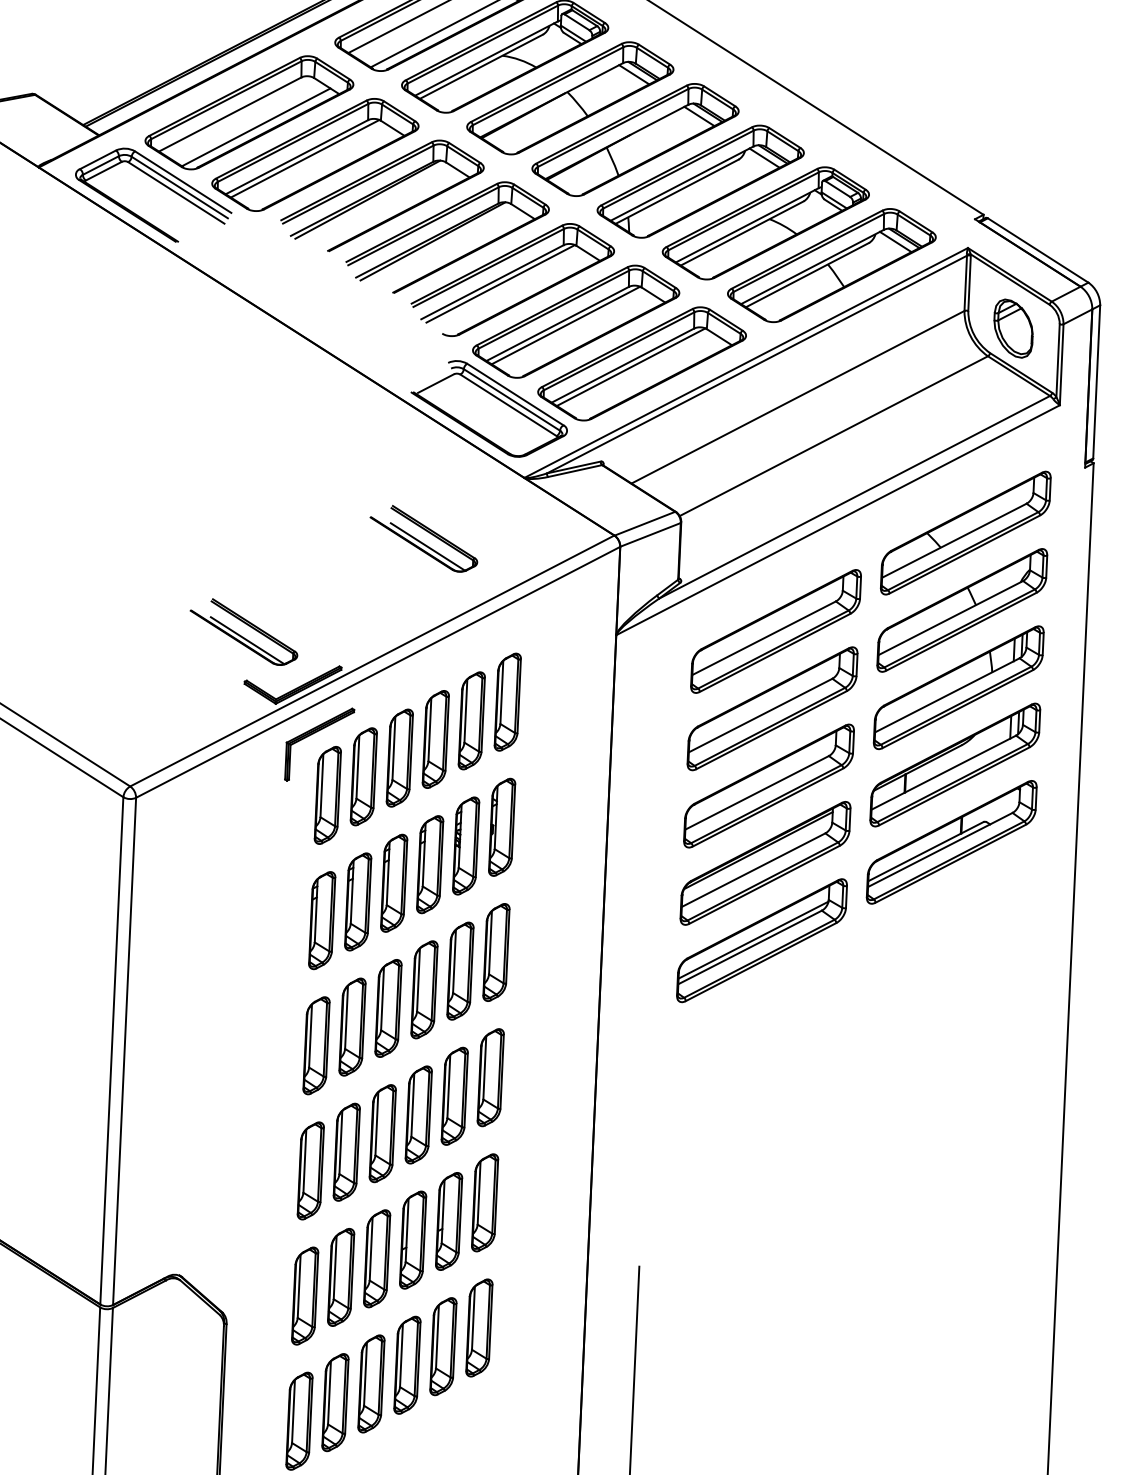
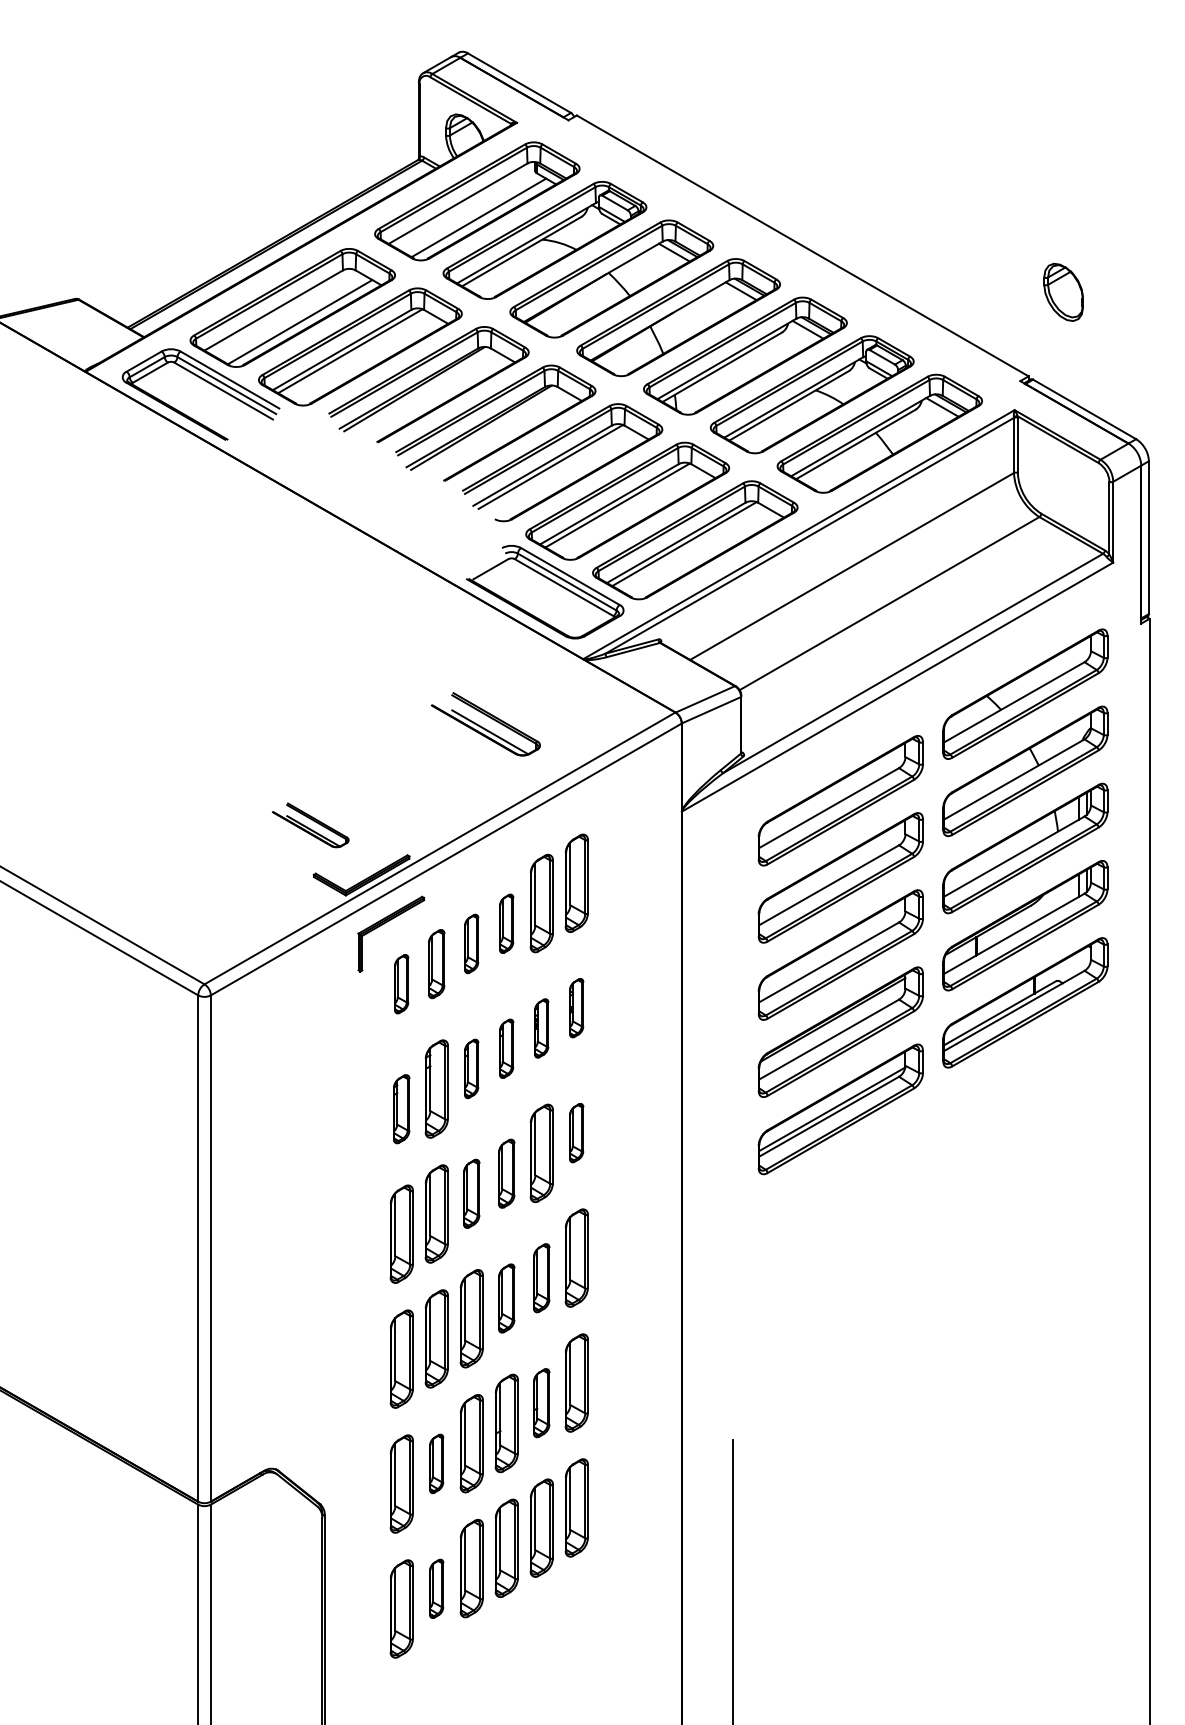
part: (1013, 327) -> (1063, 291), moved
part: (243, 632) -> (310, 825), size x0.7
part: (435, 739) -> (506, 923), size x0.6
part: (399, 757) -> (471, 943), size x0.6
part: (363, 776) -> (436, 963), size x0.7
part: (327, 794) -> (401, 983), size x0.6
part: (501, 826) -> (576, 1007), size x0.6
part: (465, 846) -> (541, 1028), size x0.6
part: (429, 864) -> (506, 1048), size x0.6
part: (393, 882) -> (471, 1068), size x0.6
part: (321, 919) -> (401, 1108), size x0.7
part: (496, 951) -> (576, 1132), size x0.6
part: (424, 989) -> (506, 1173), size x0.7
part: (388, 1008) -> (471, 1193), size x0.7
part: (454, 1095) -> (541, 1277), size x0.7
part: (418, 1114) -> (506, 1298), size x0.7
part: (448, 1220) -> (541, 1402), size x0.7
part: (340, 1277) -> (436, 1463), size x0.6
part: (335, 1402) -> (436, 1588), size x0.6

